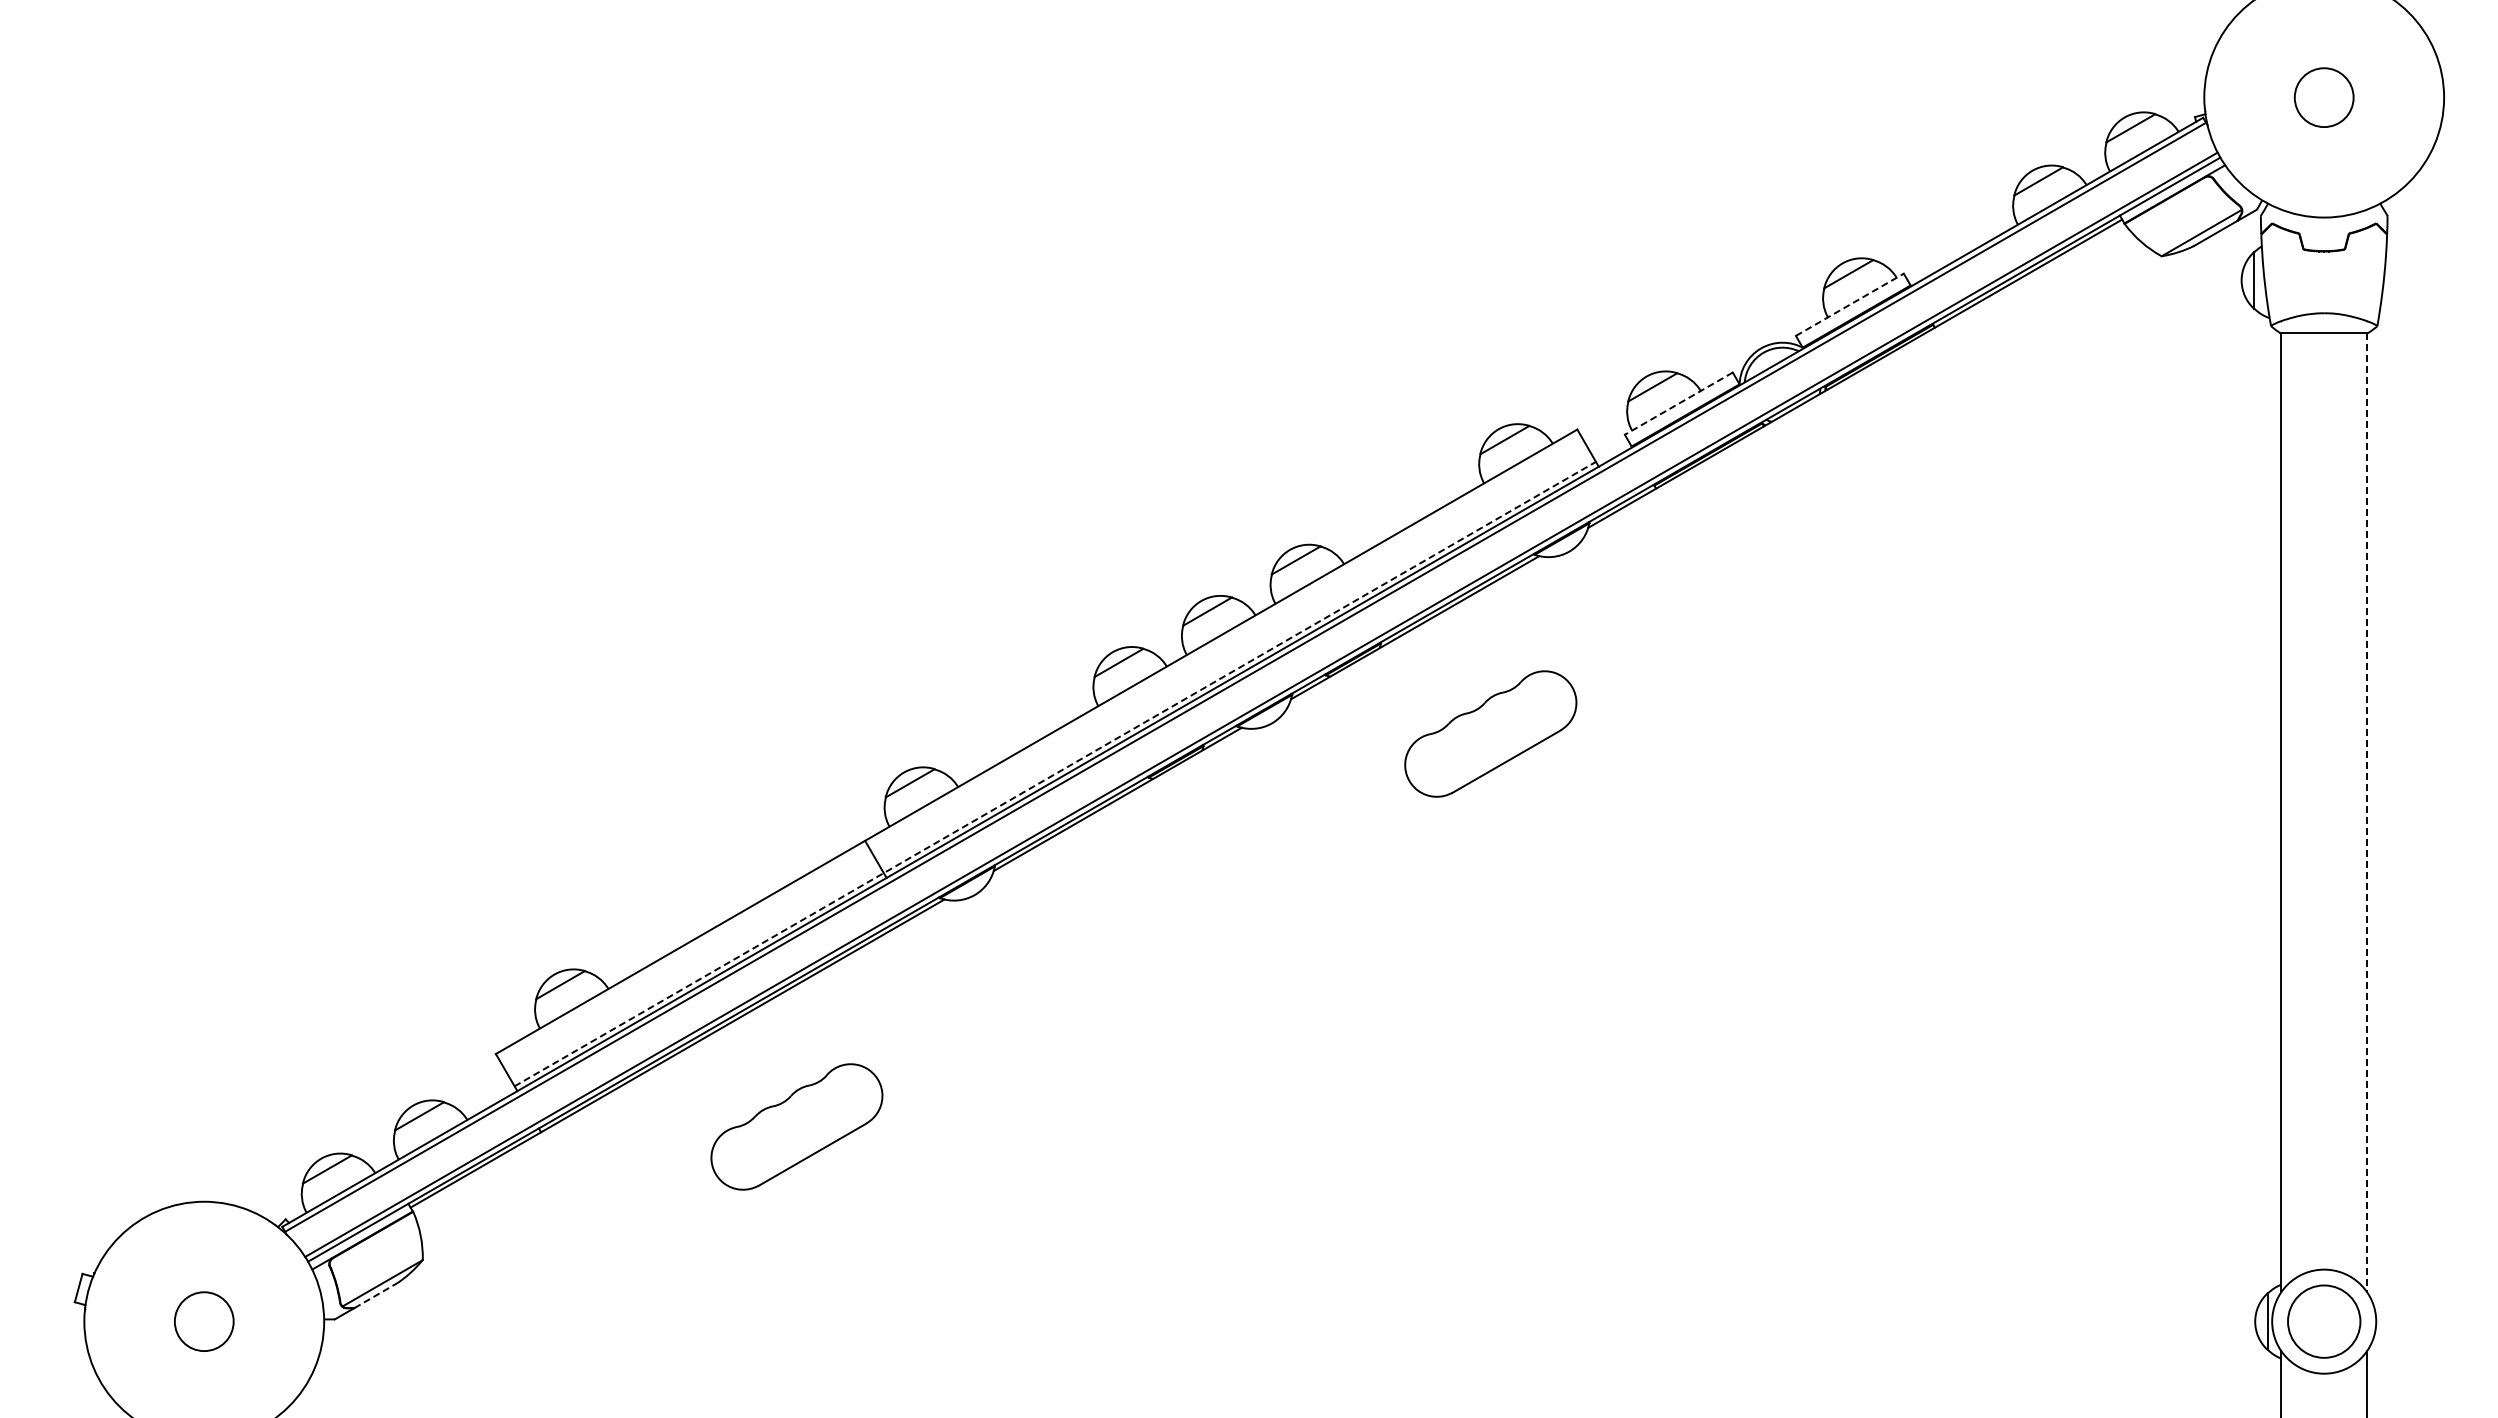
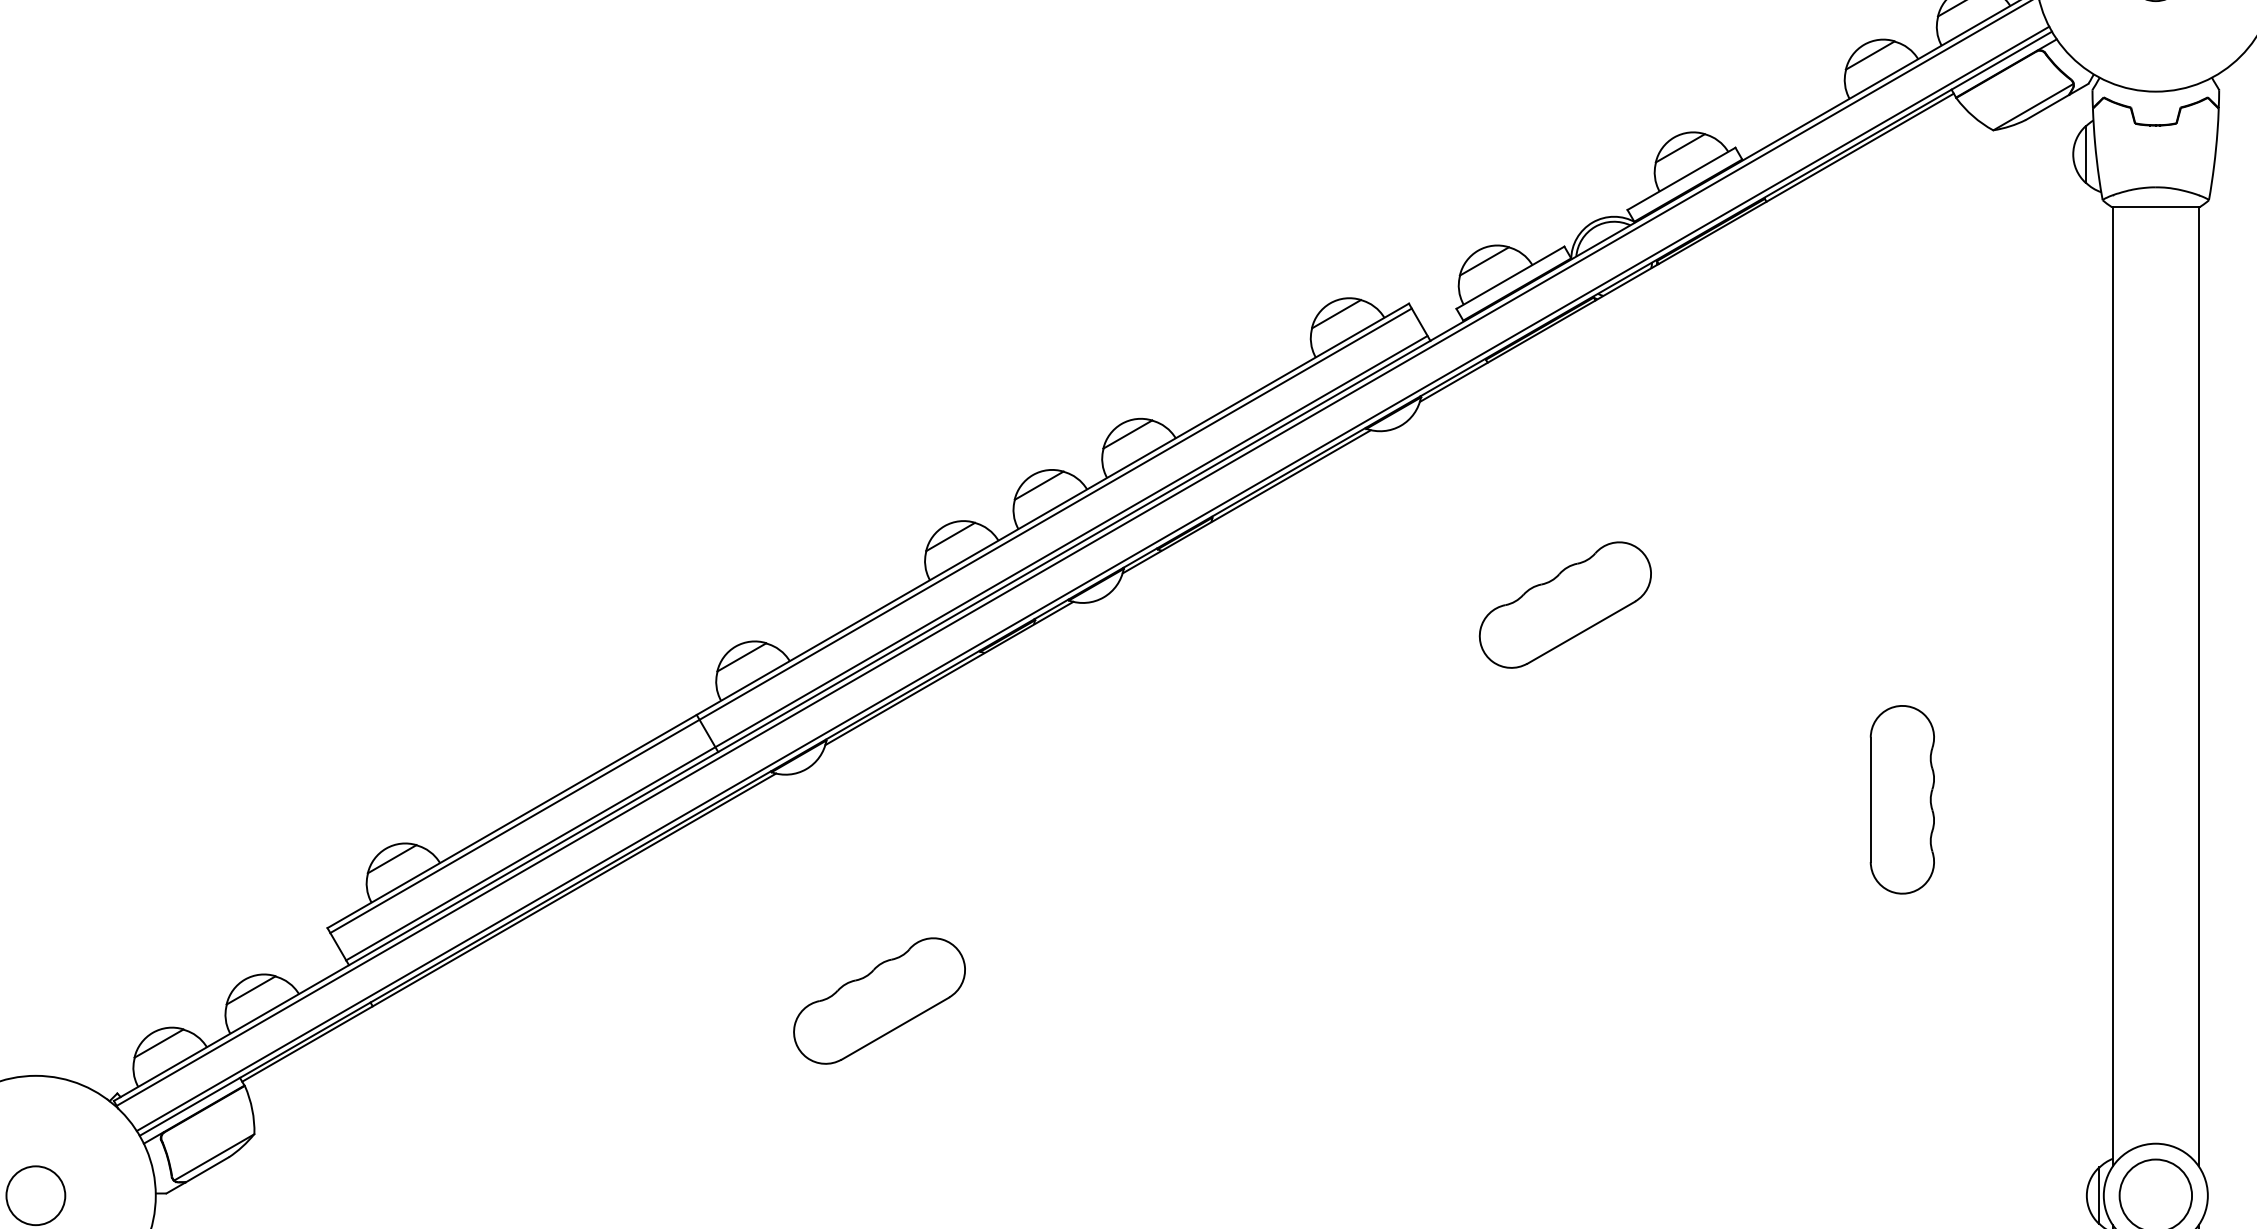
line: (1850, 304) -> (1682, 178), dashed -> solid
line: (1678, 403) -> (1510, 277), dashed -> solid
part: (1490, 733) -> (1565, 604), moved
line: (1039, 746) -> (871, 620), added
line: (1055, 773) -> (887, 647), dashed -> solid
line: (2367, 812) -> (2199, 686), dashed -> solid
part: (2070, 925) -> (1902, 799), added
part: (796, 1126) -> (879, 1000), moved
line: (375, 1295) -> (207, 1169), dashed -> solid

